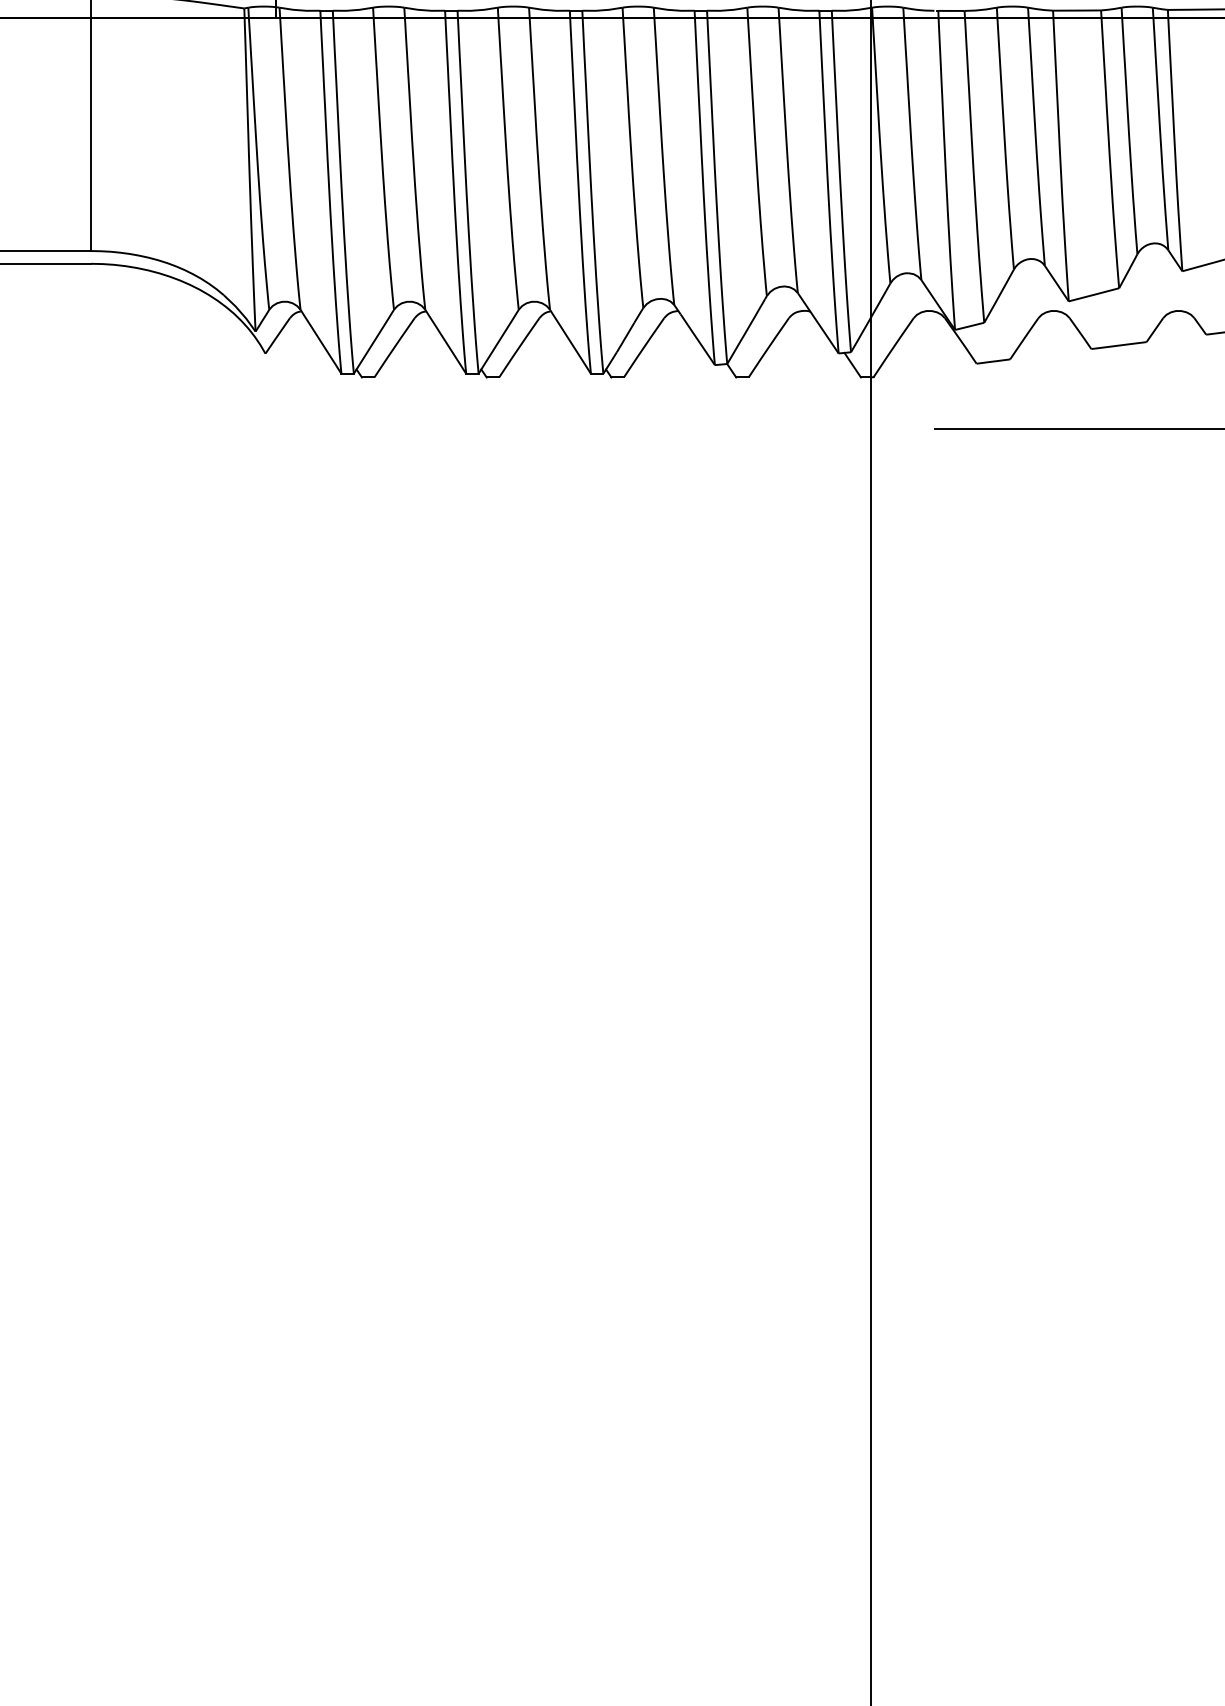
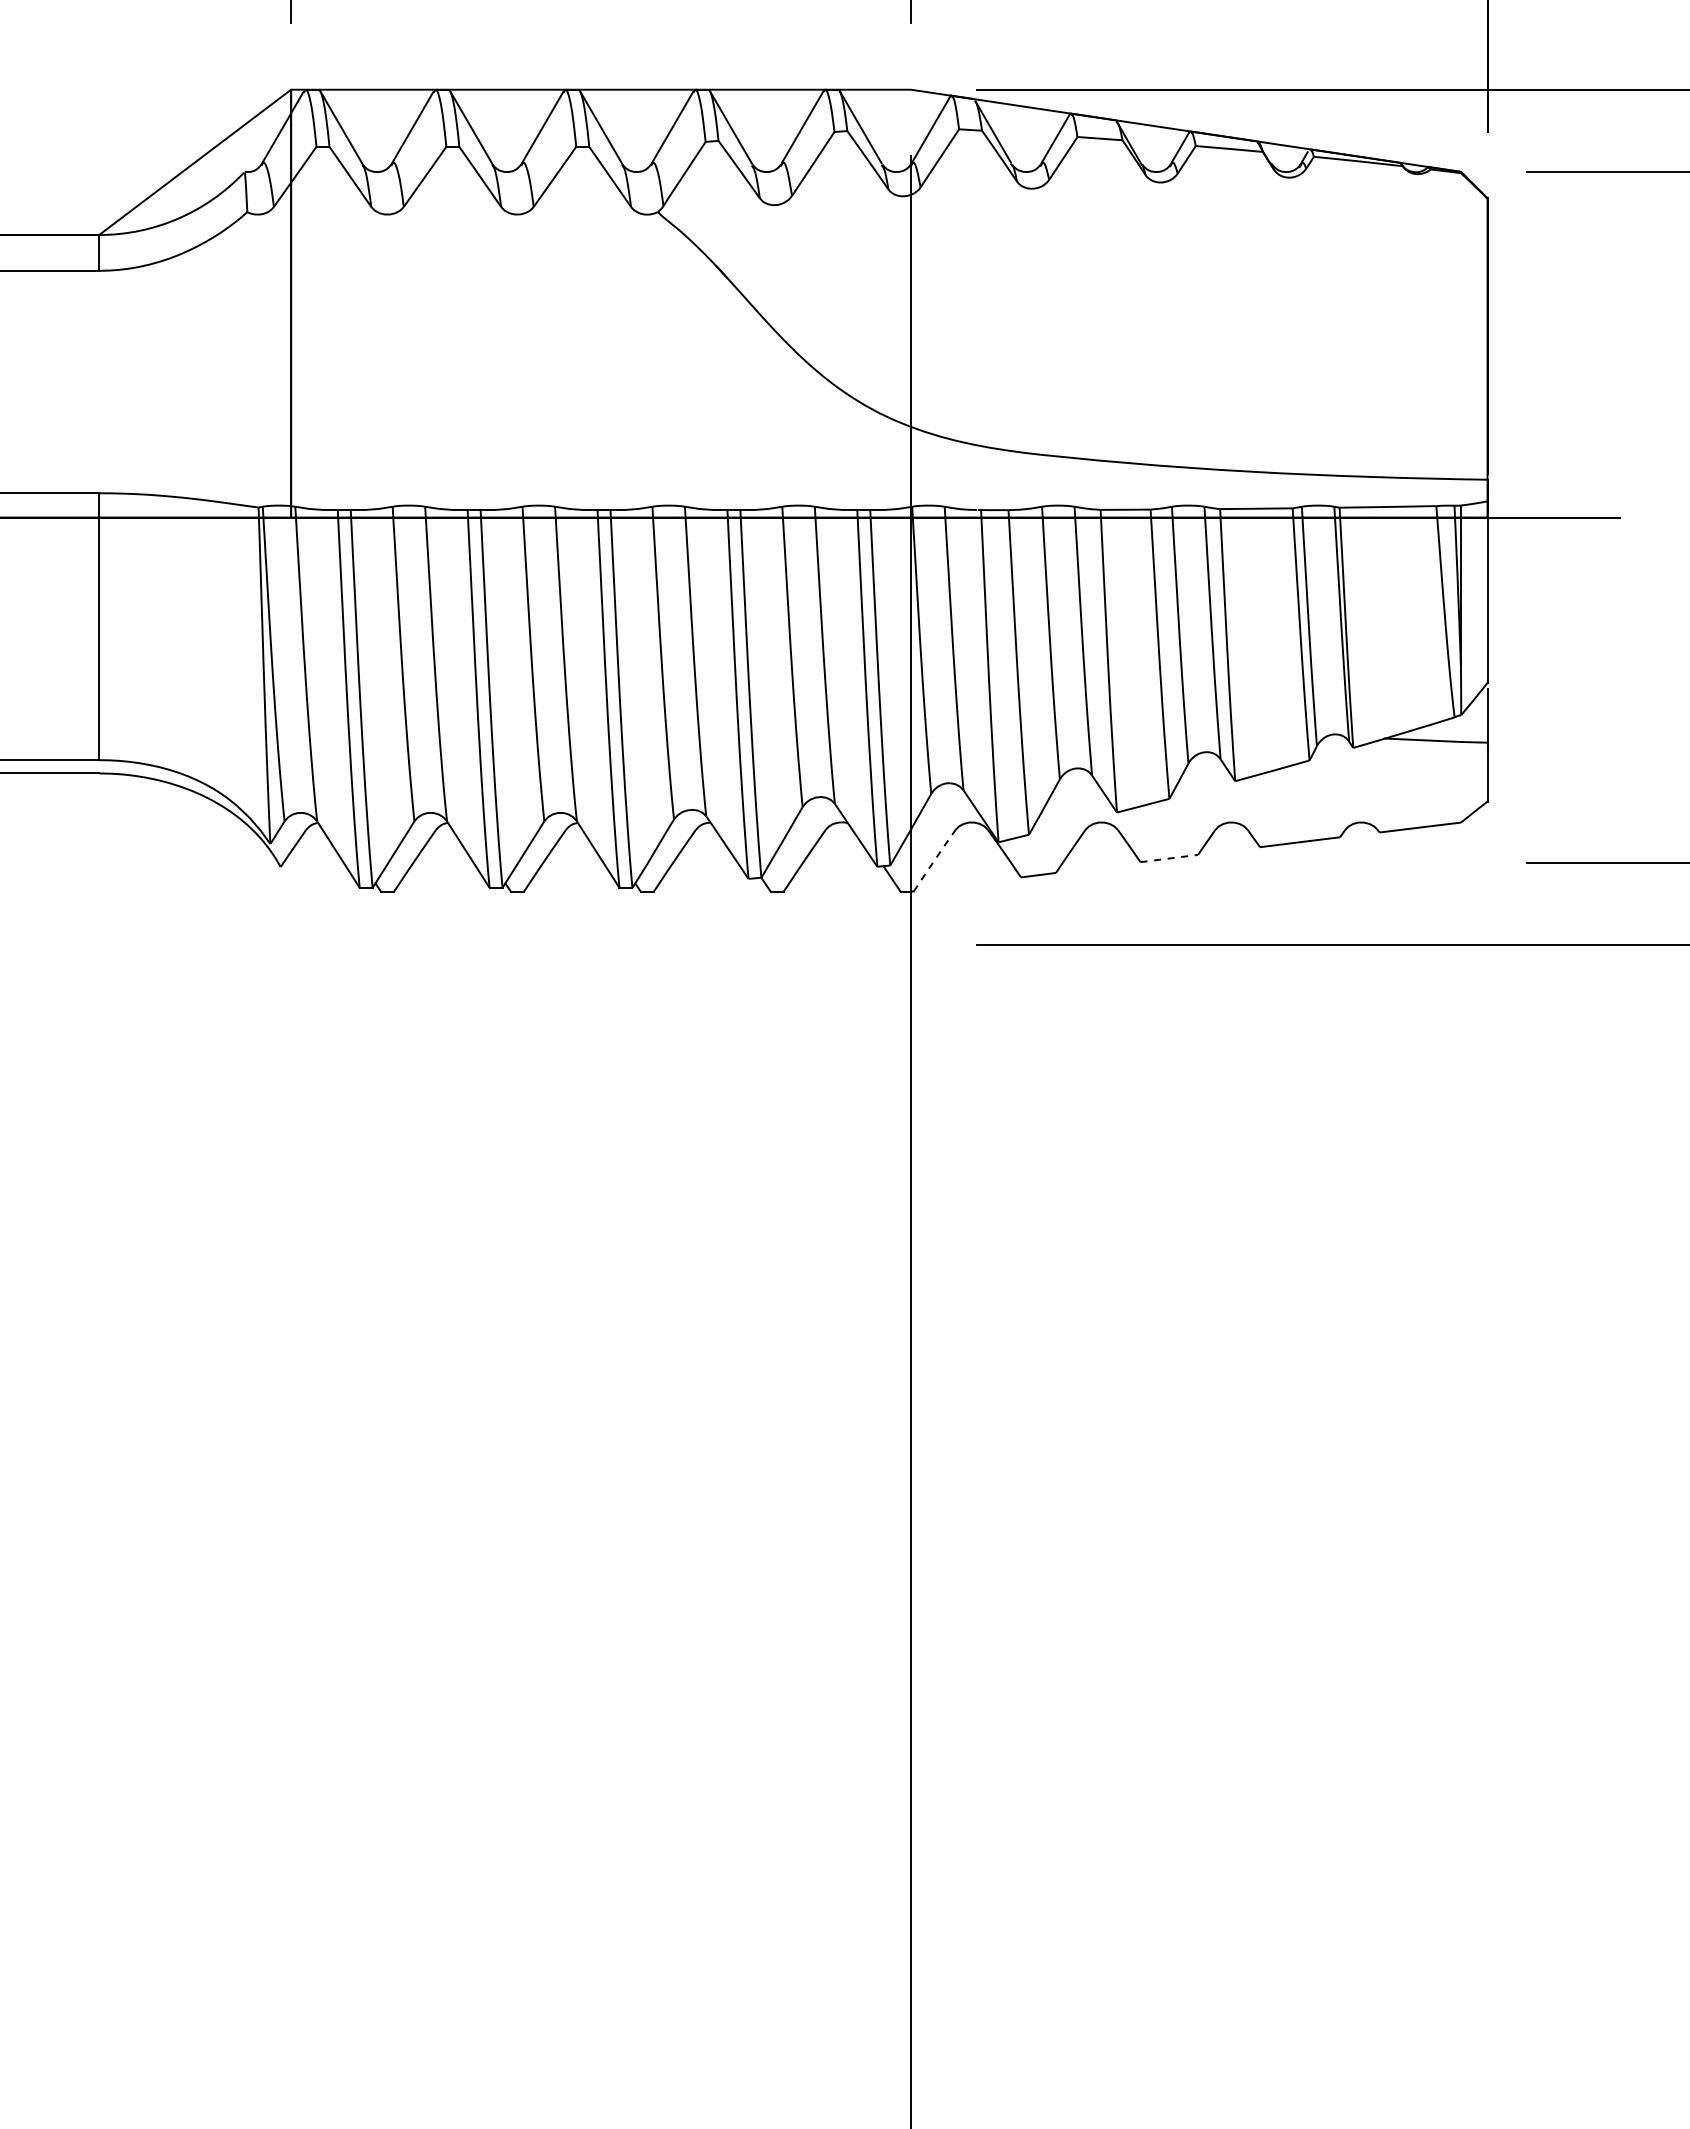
line: (1119, 345) -> (1169, 858), solid -> dashed
line: (893, 347) -> (934, 860), solid -> dashed

